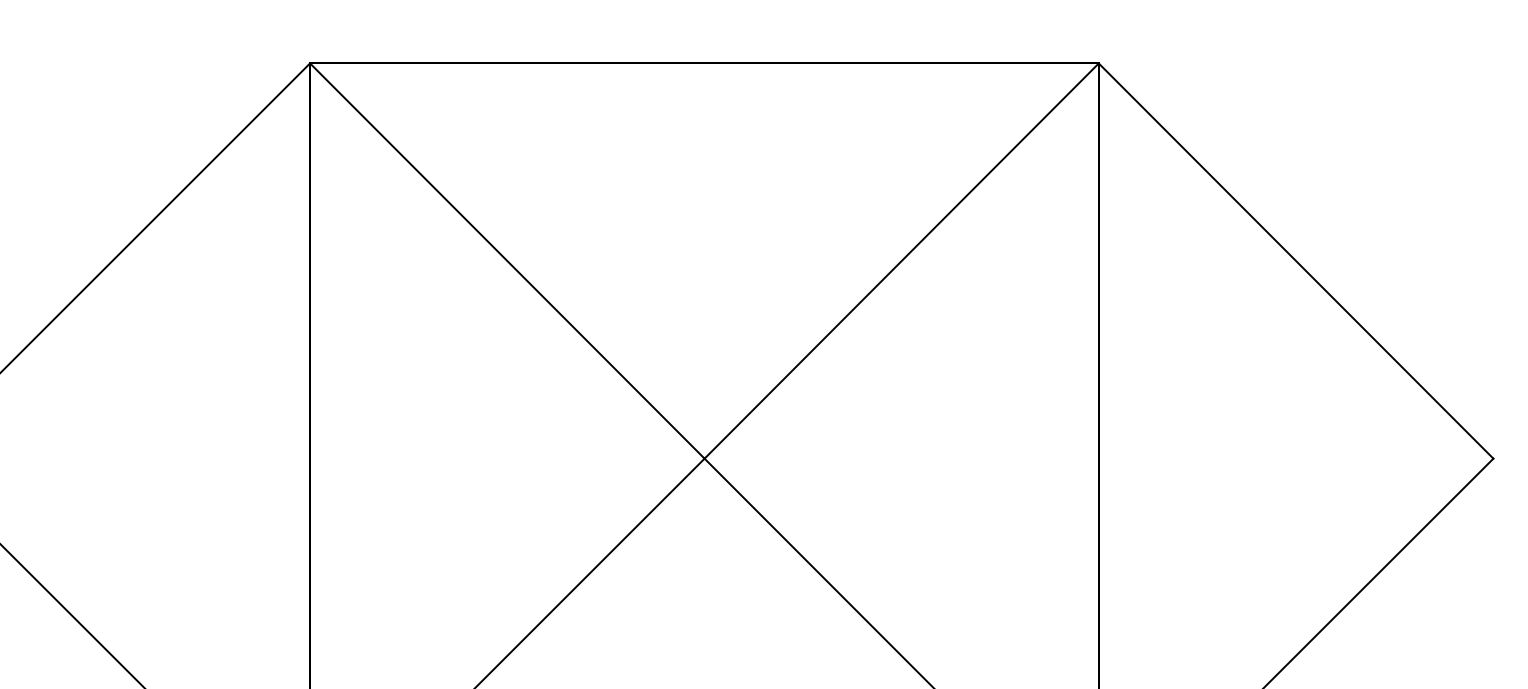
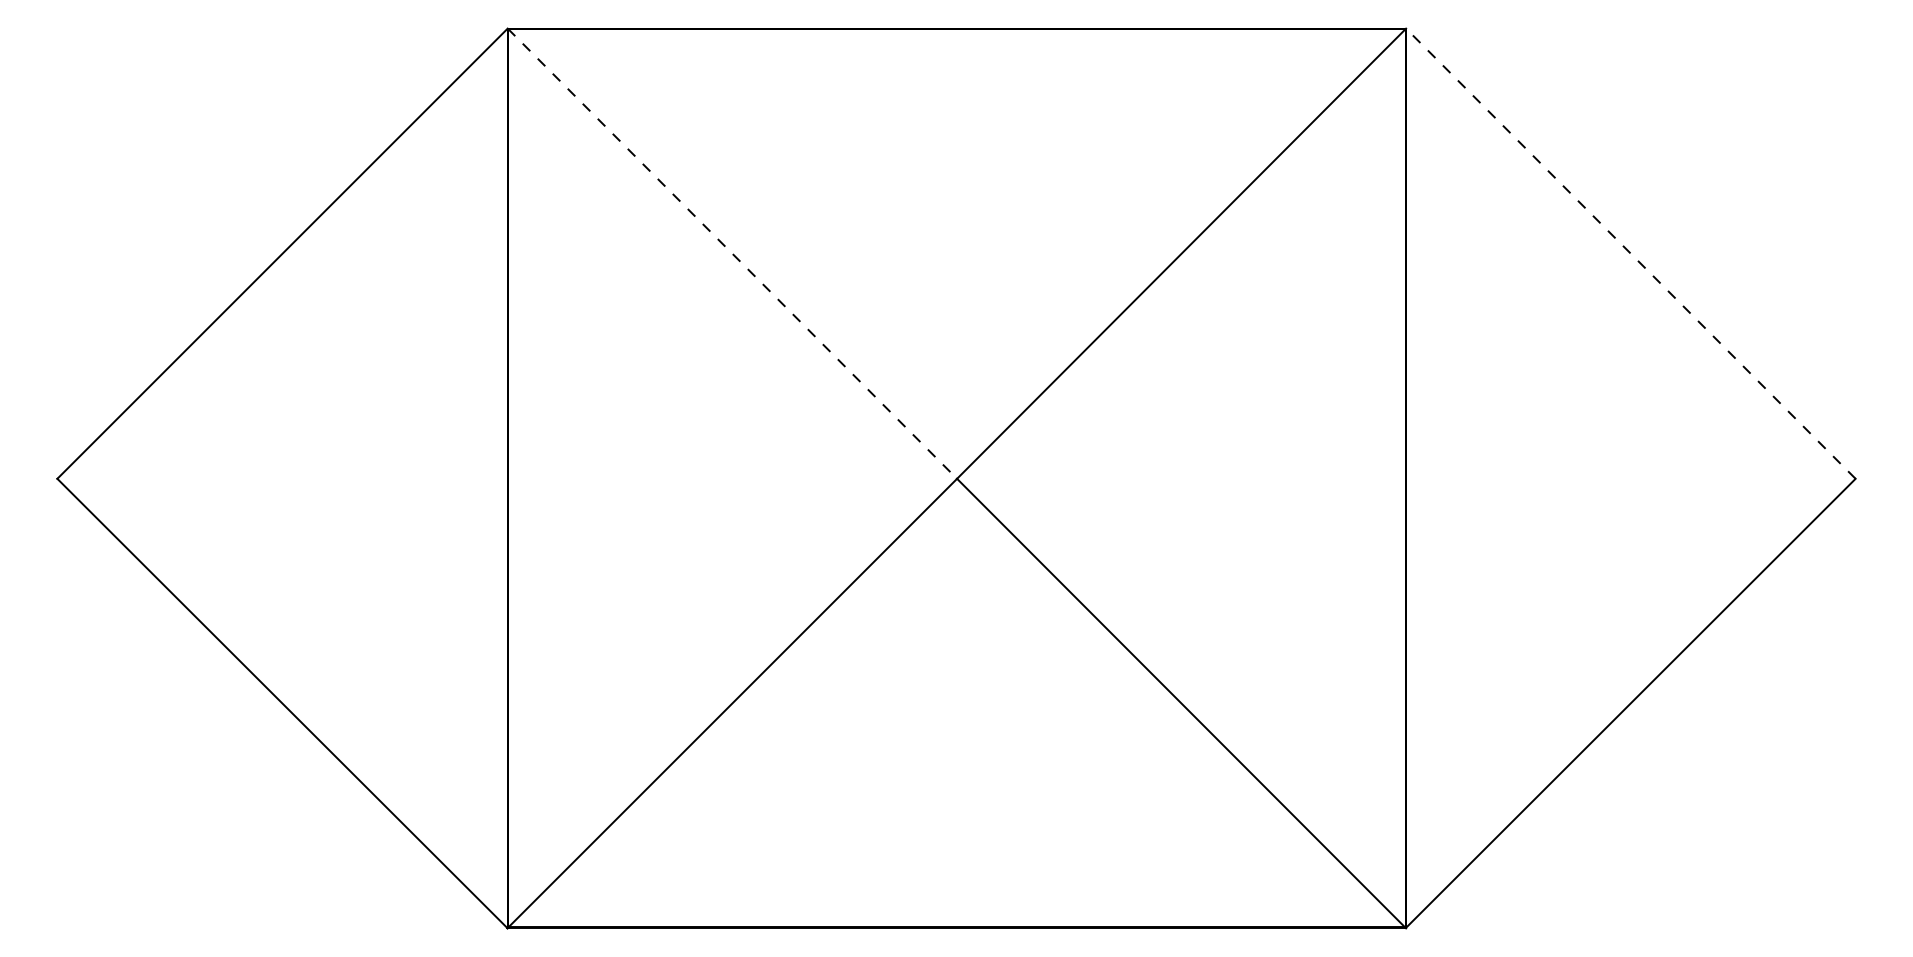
line: (1295, 260) -> (1630, 253), solid -> dashed
line: (507, 261) -> (732, 254), solid -> dashed

